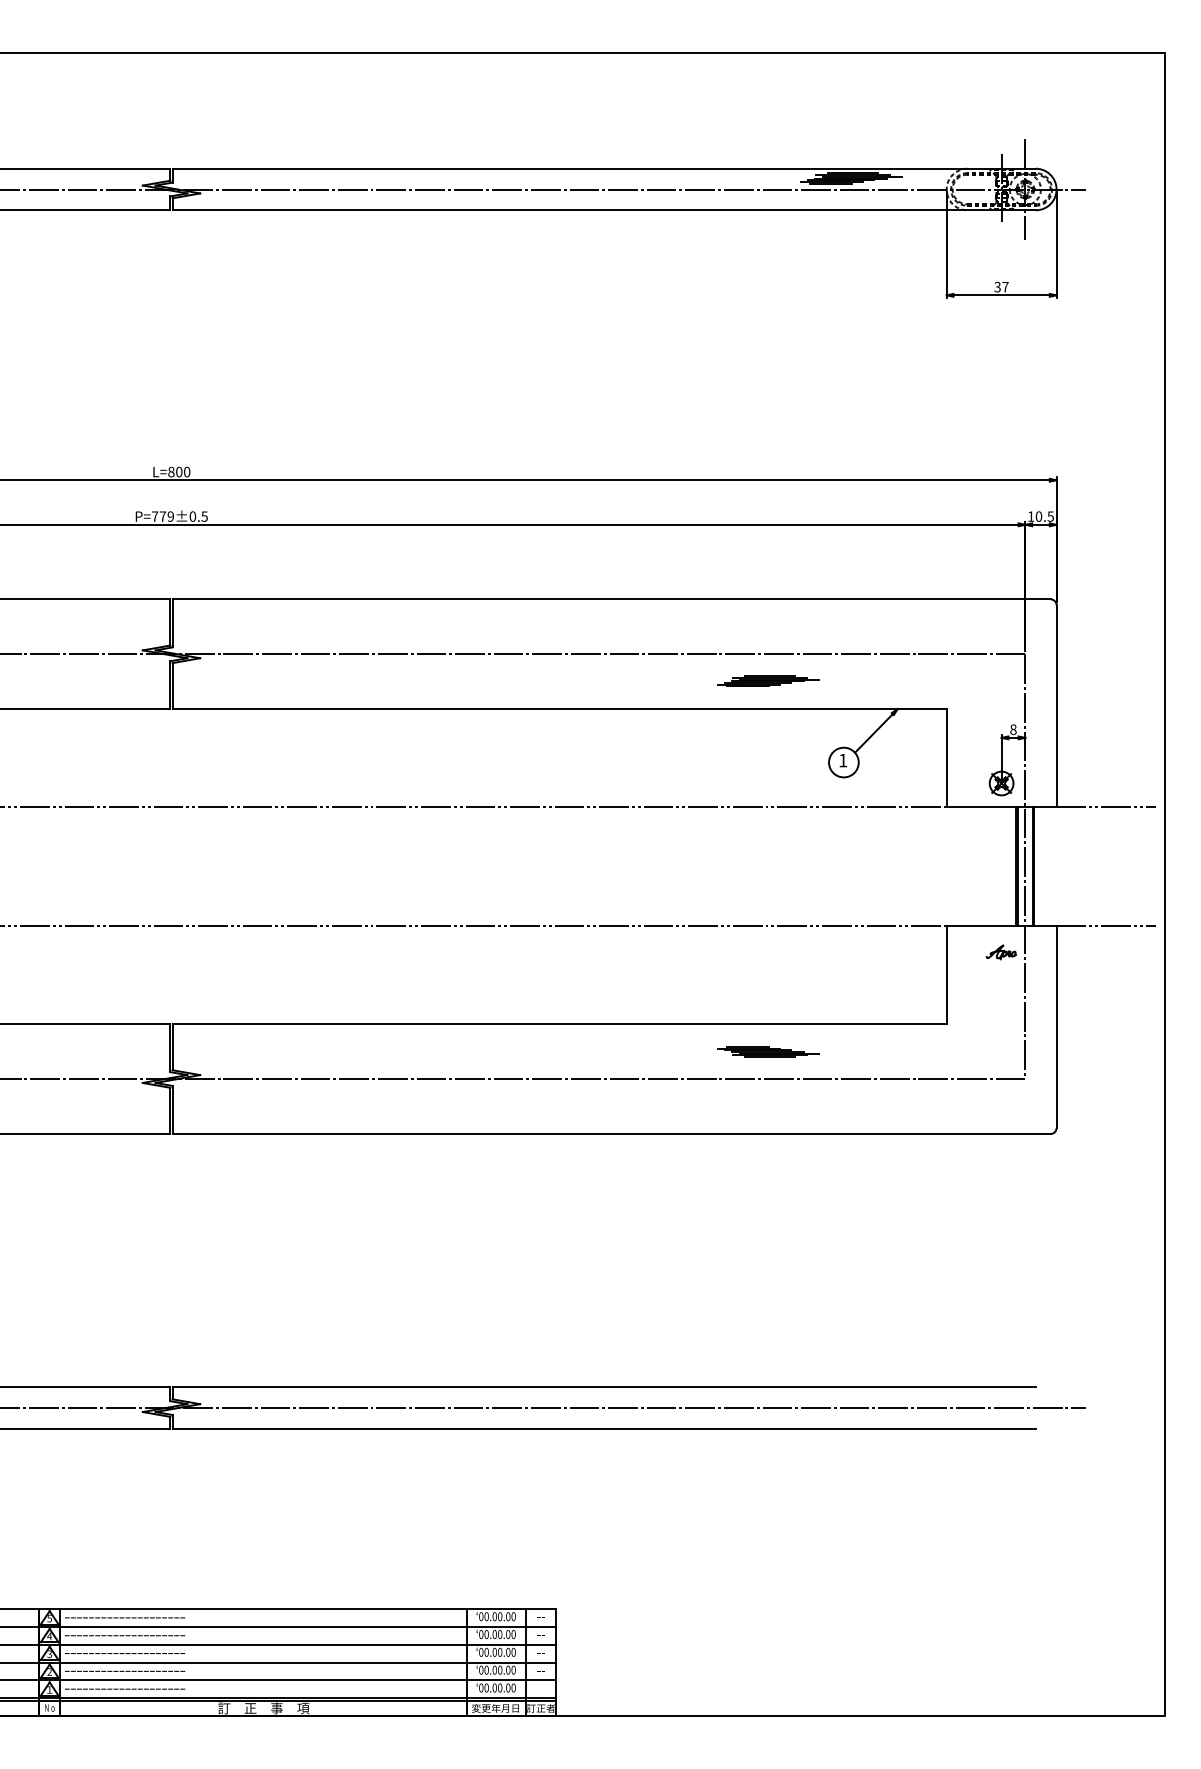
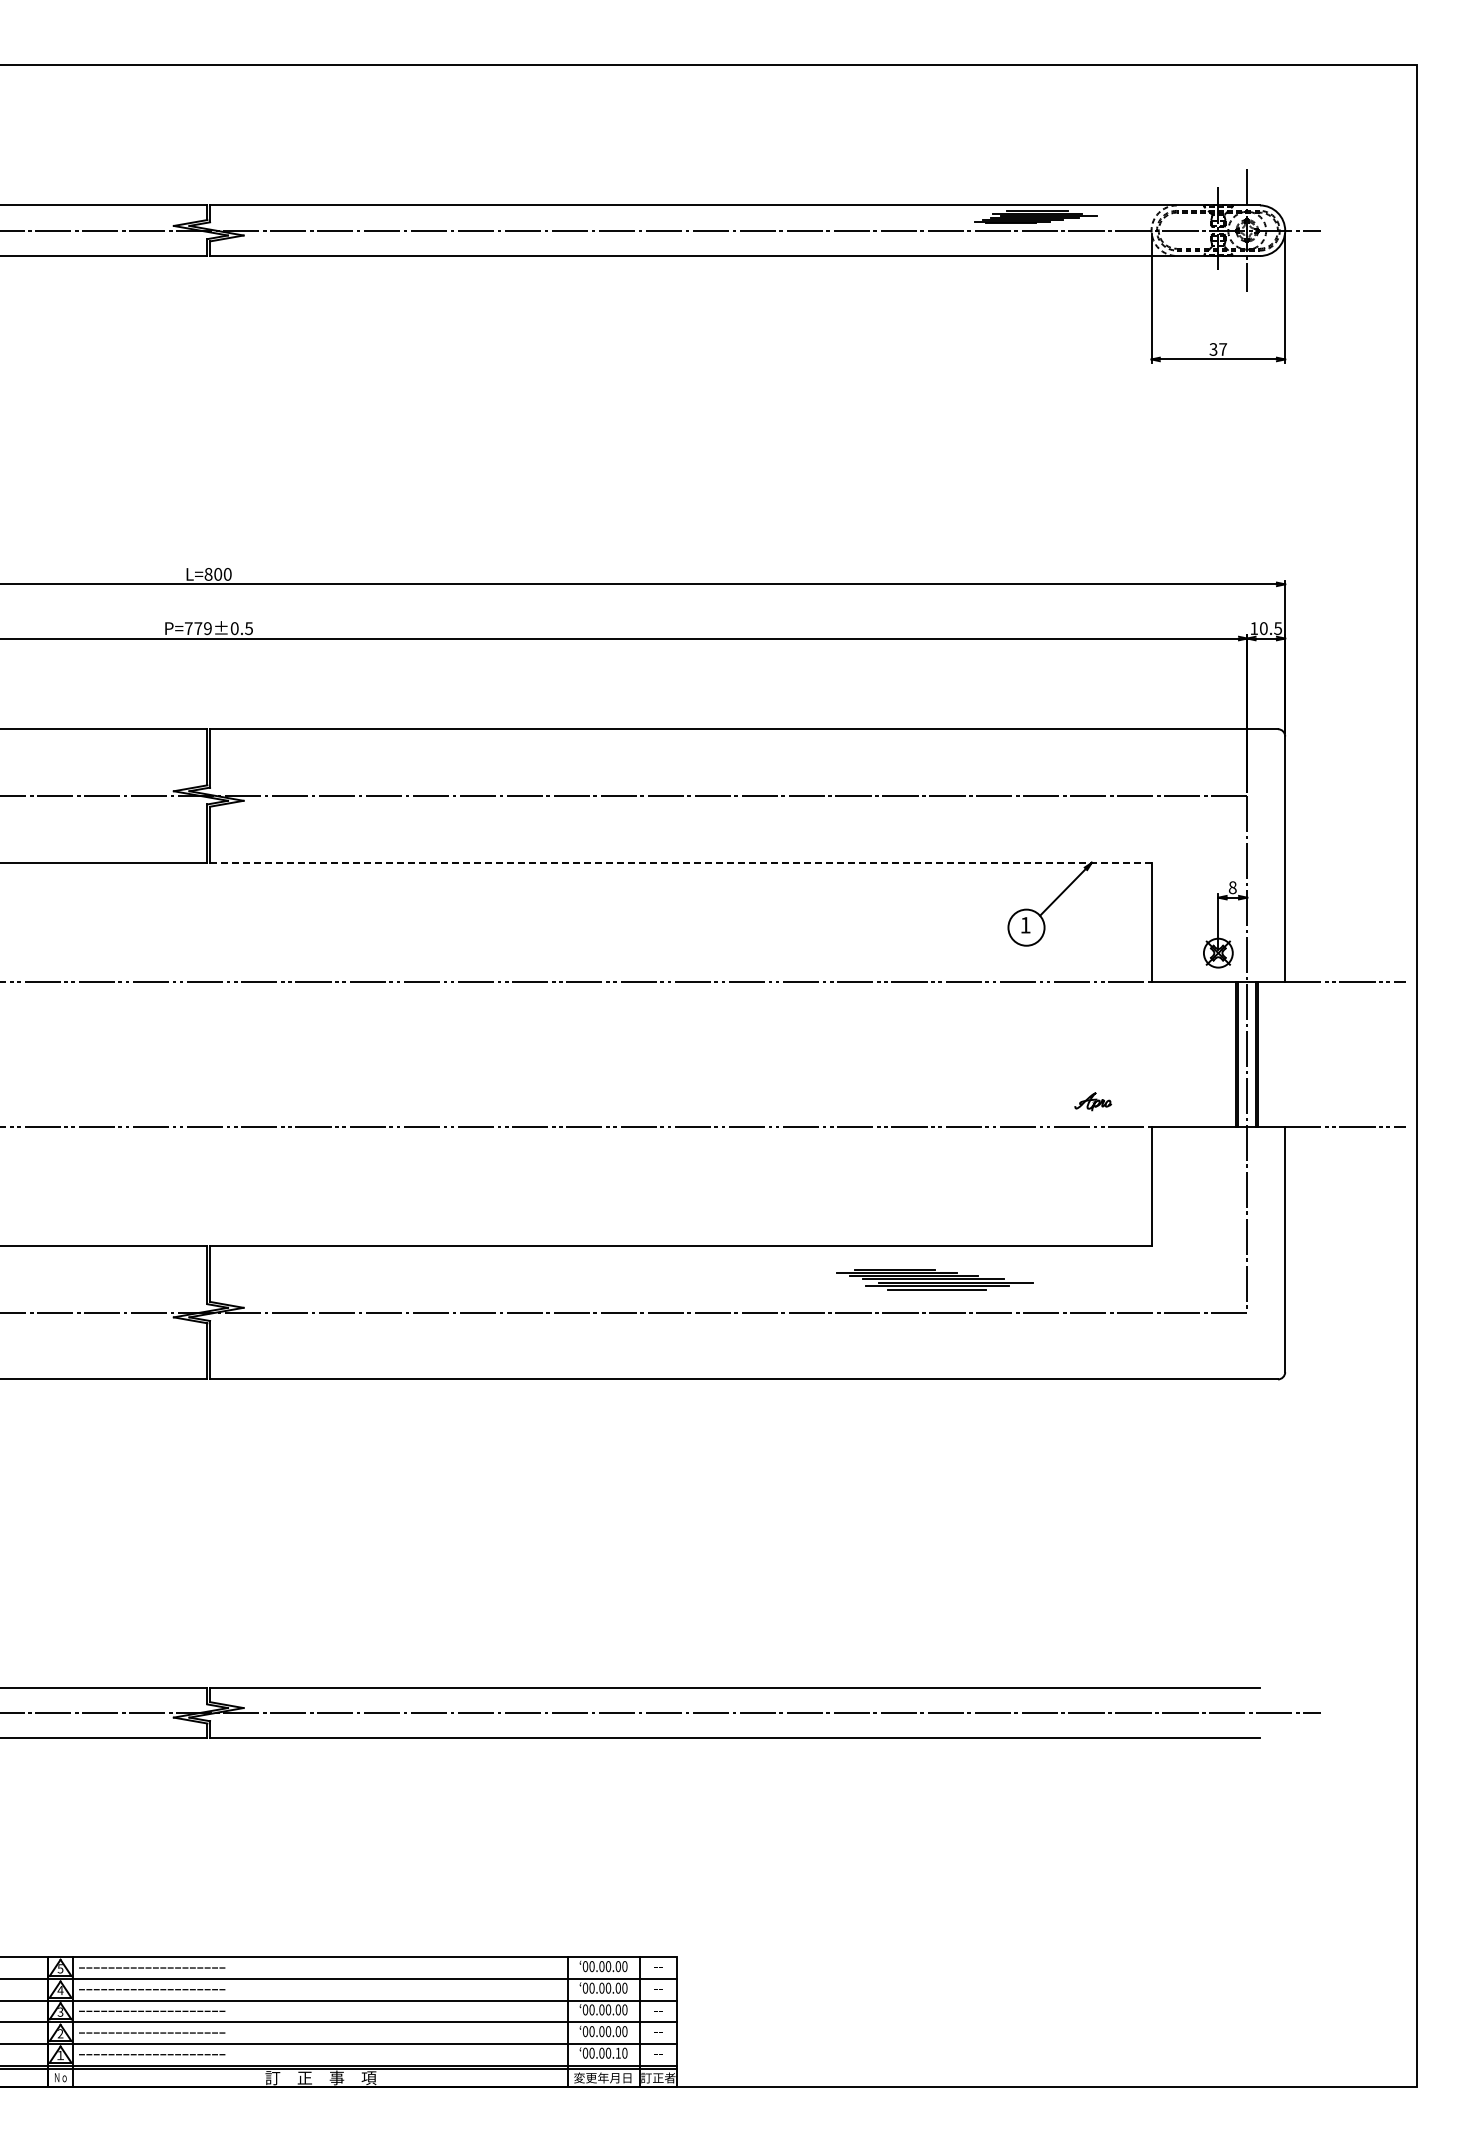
part: (768, 681) -> (934, 828), removed
line: (559, 708) -> (680, 862), solid -> dashed
part: (1001, 952) -> (1093, 1101), moved
part: (768, 1051) -> (934, 1279), size x1.6
text: (507, 1687) -> (617, 2052), 00.00.00 -> 00.00.10

